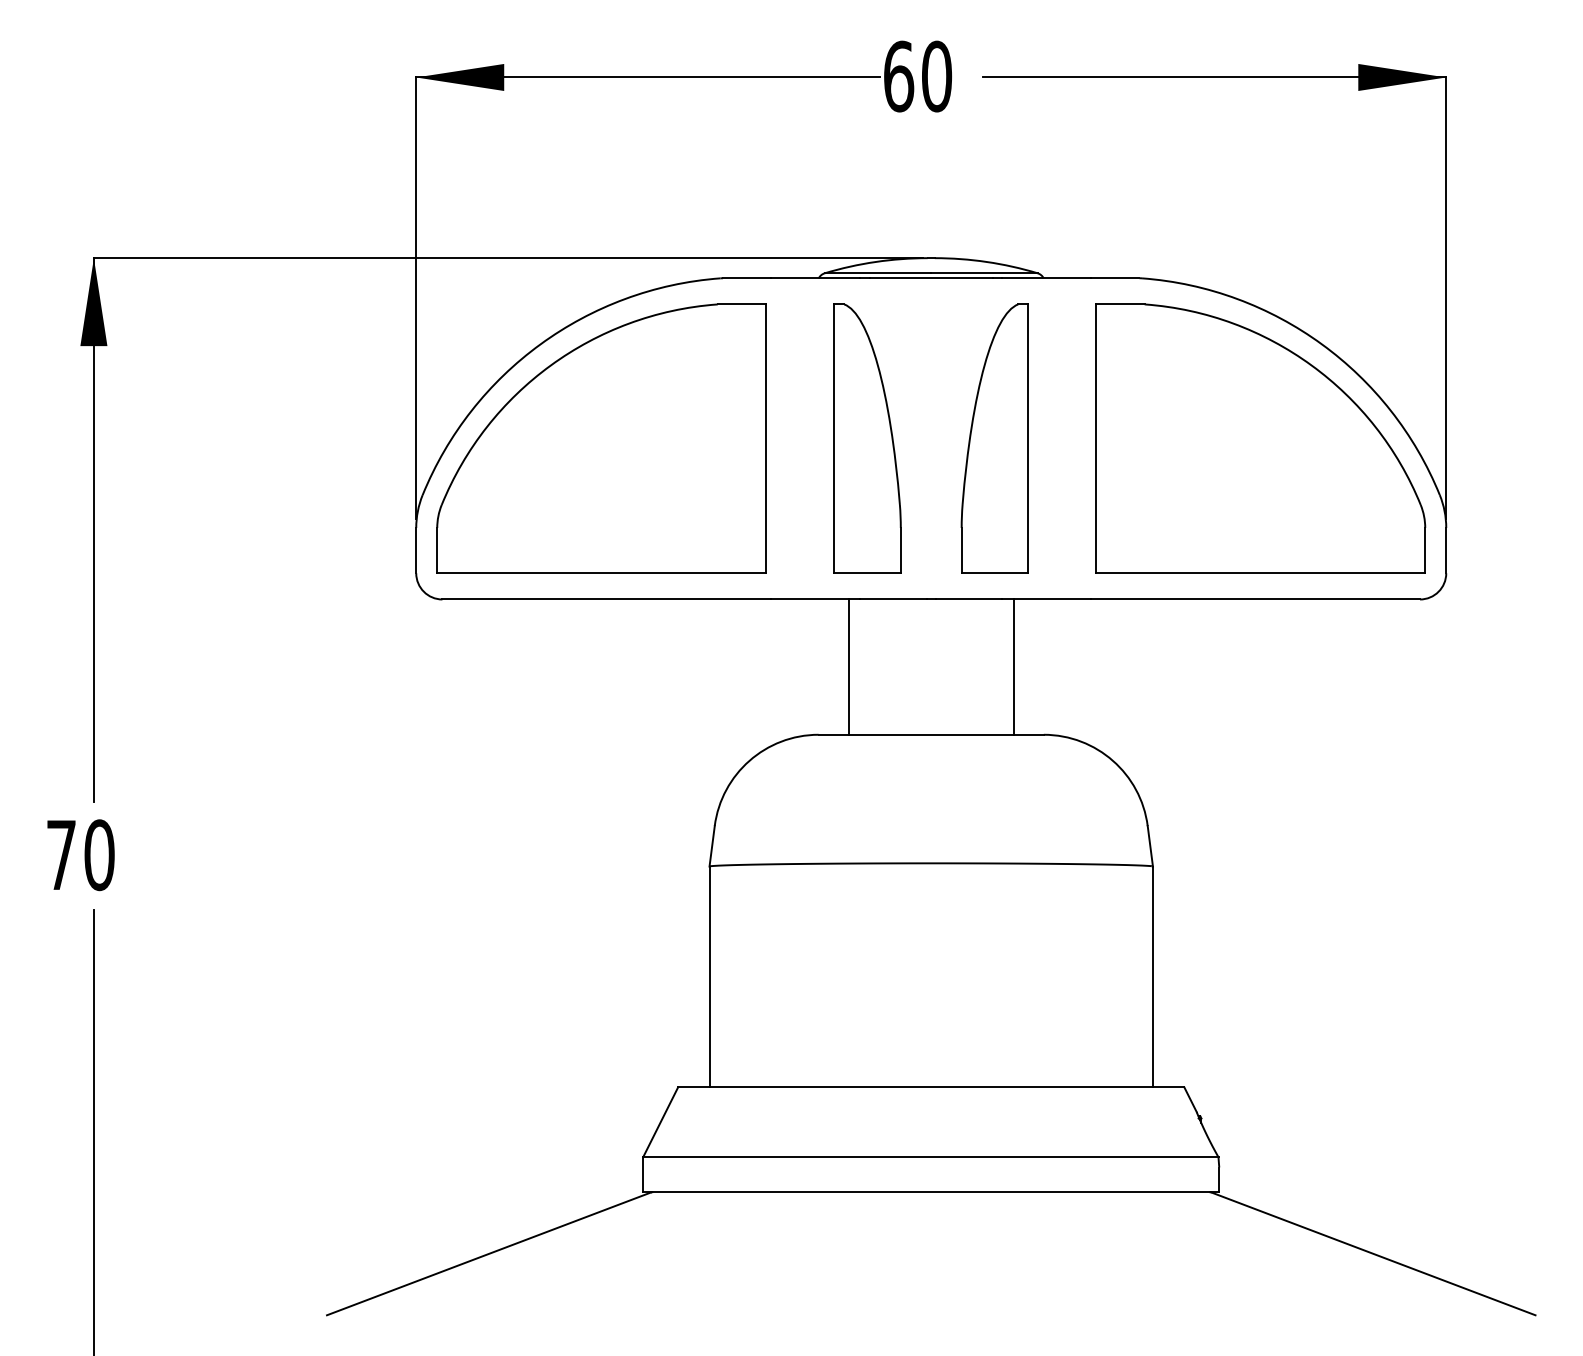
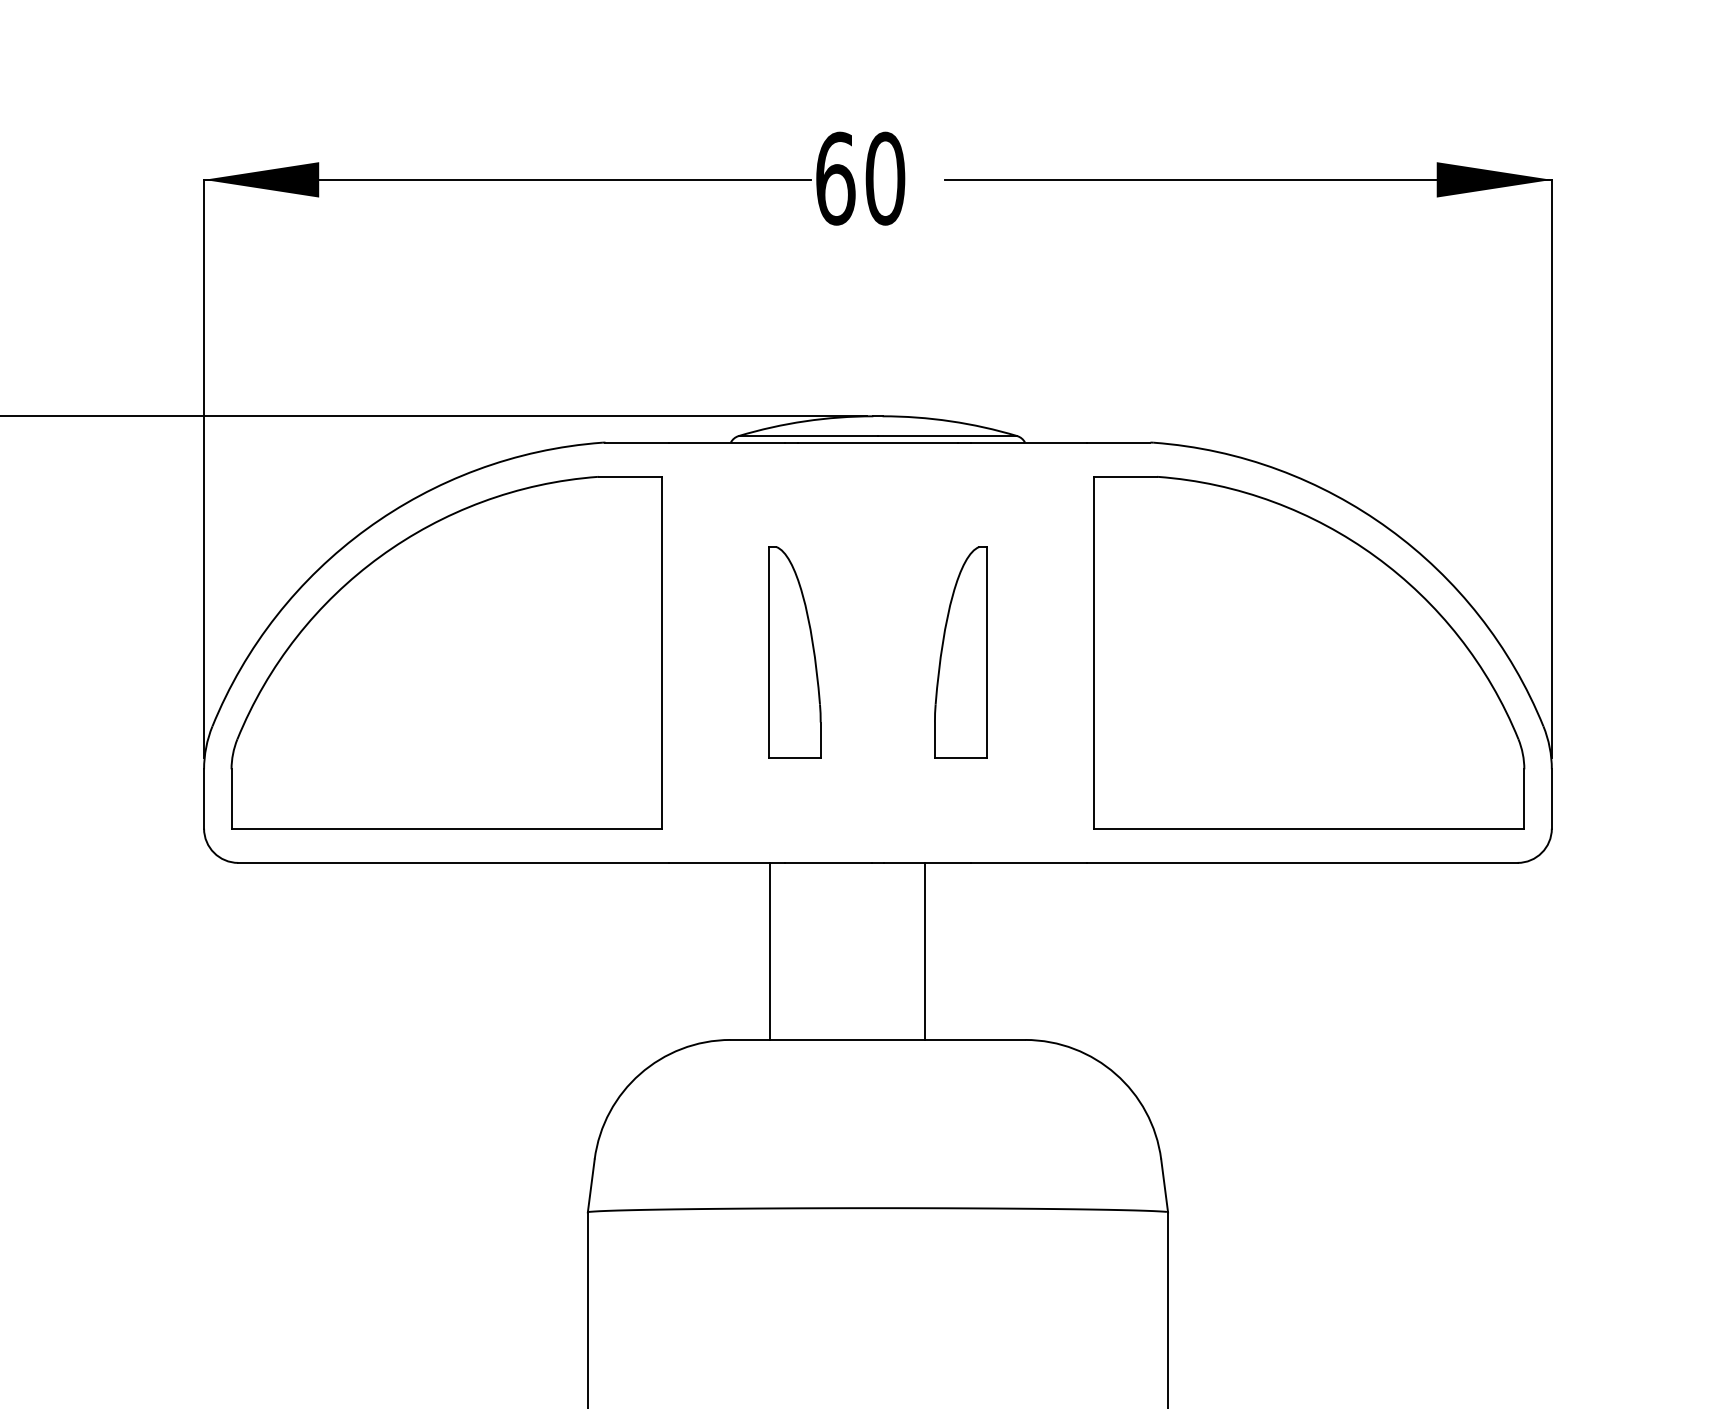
part: (867, 438) -> (794, 652), size x0.6
part: (994, 438) -> (960, 652), size x0.6
line: (1013, 666) -> (924, 950), moved

